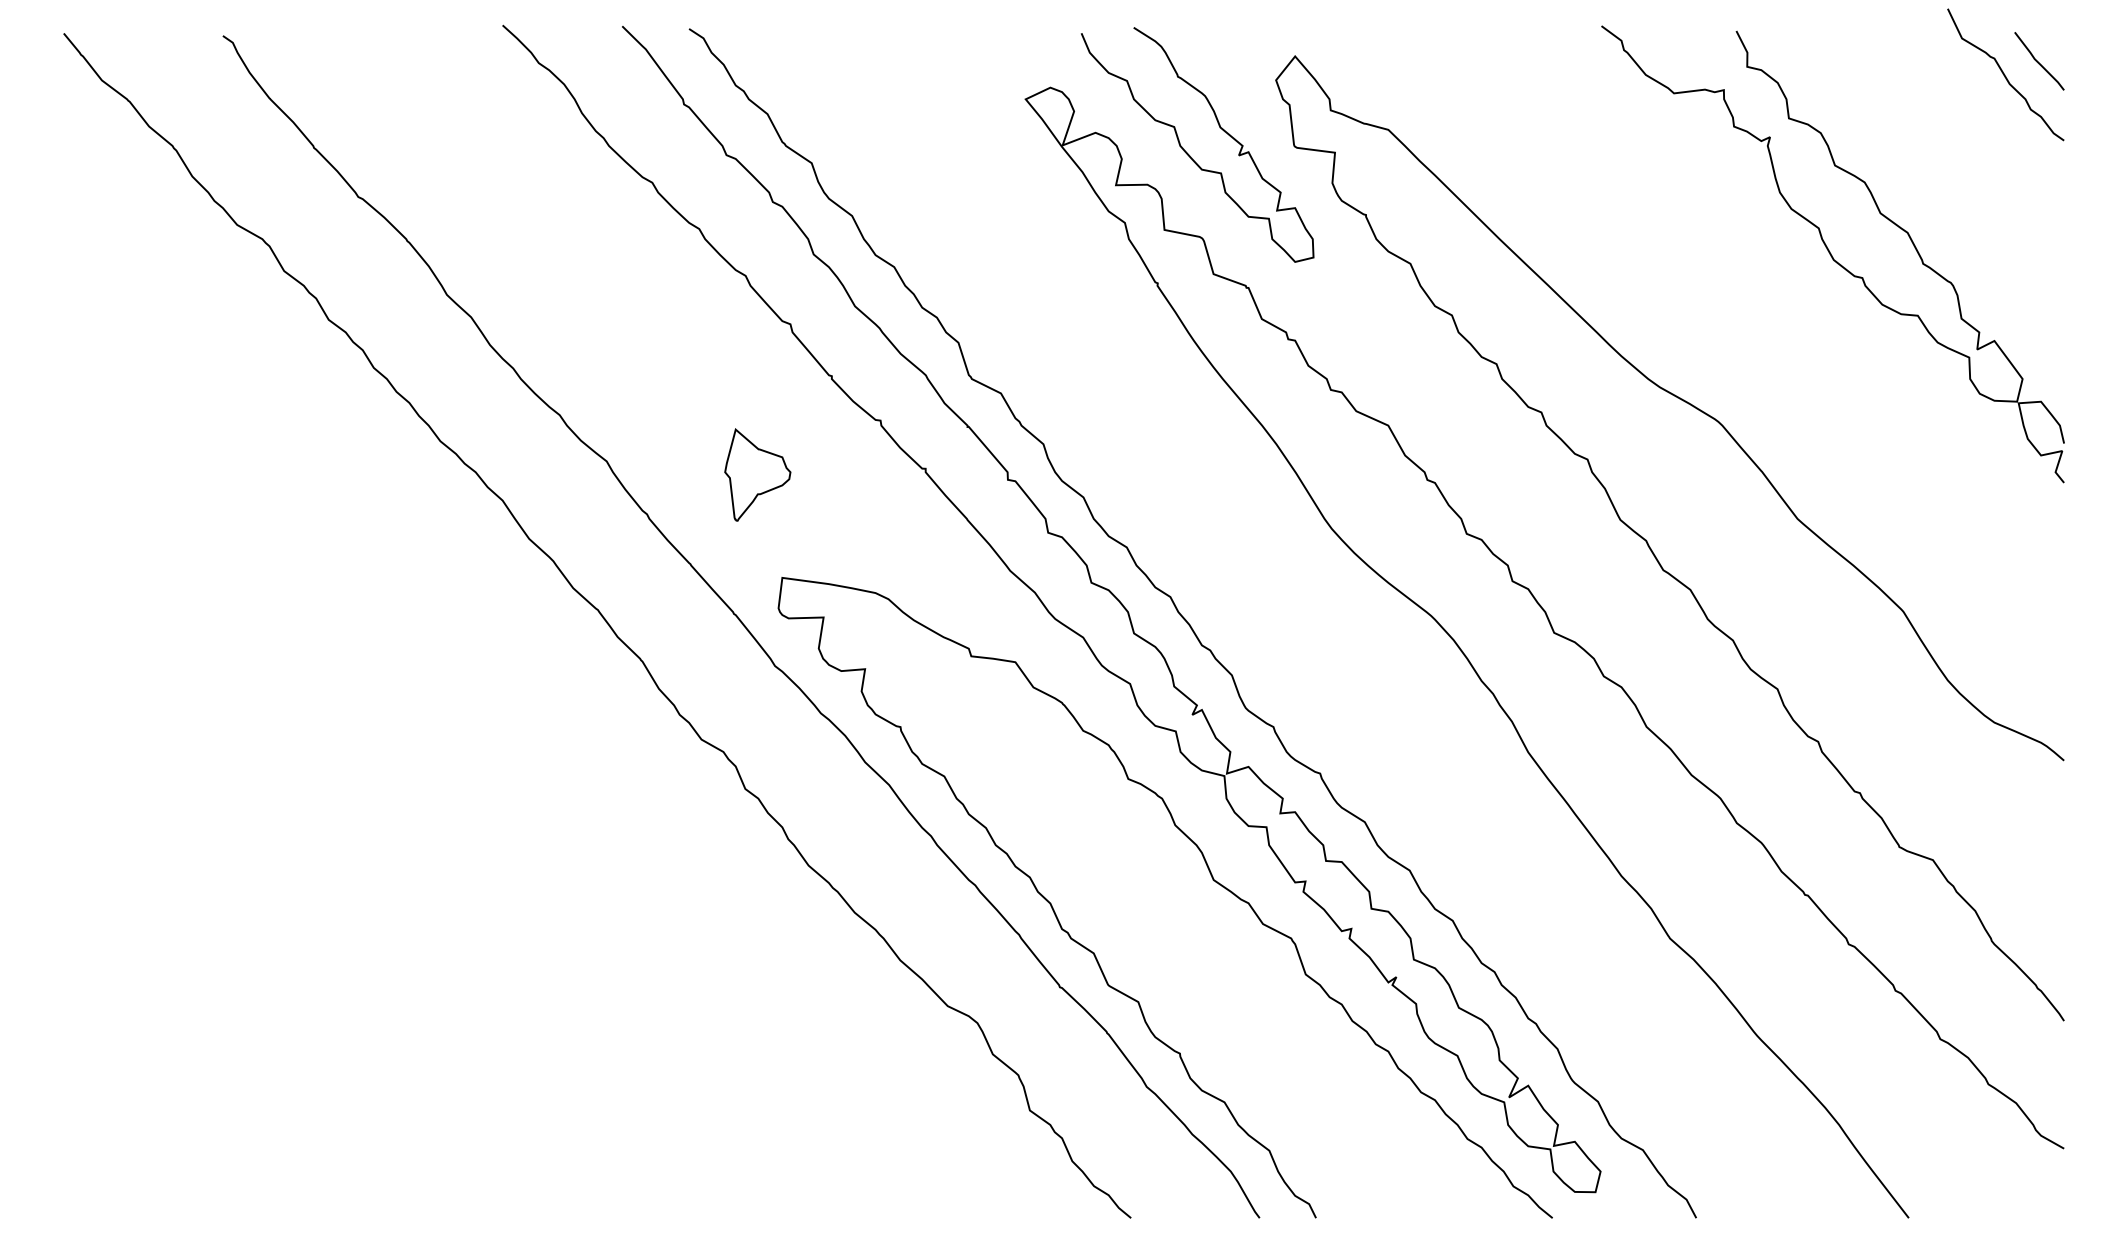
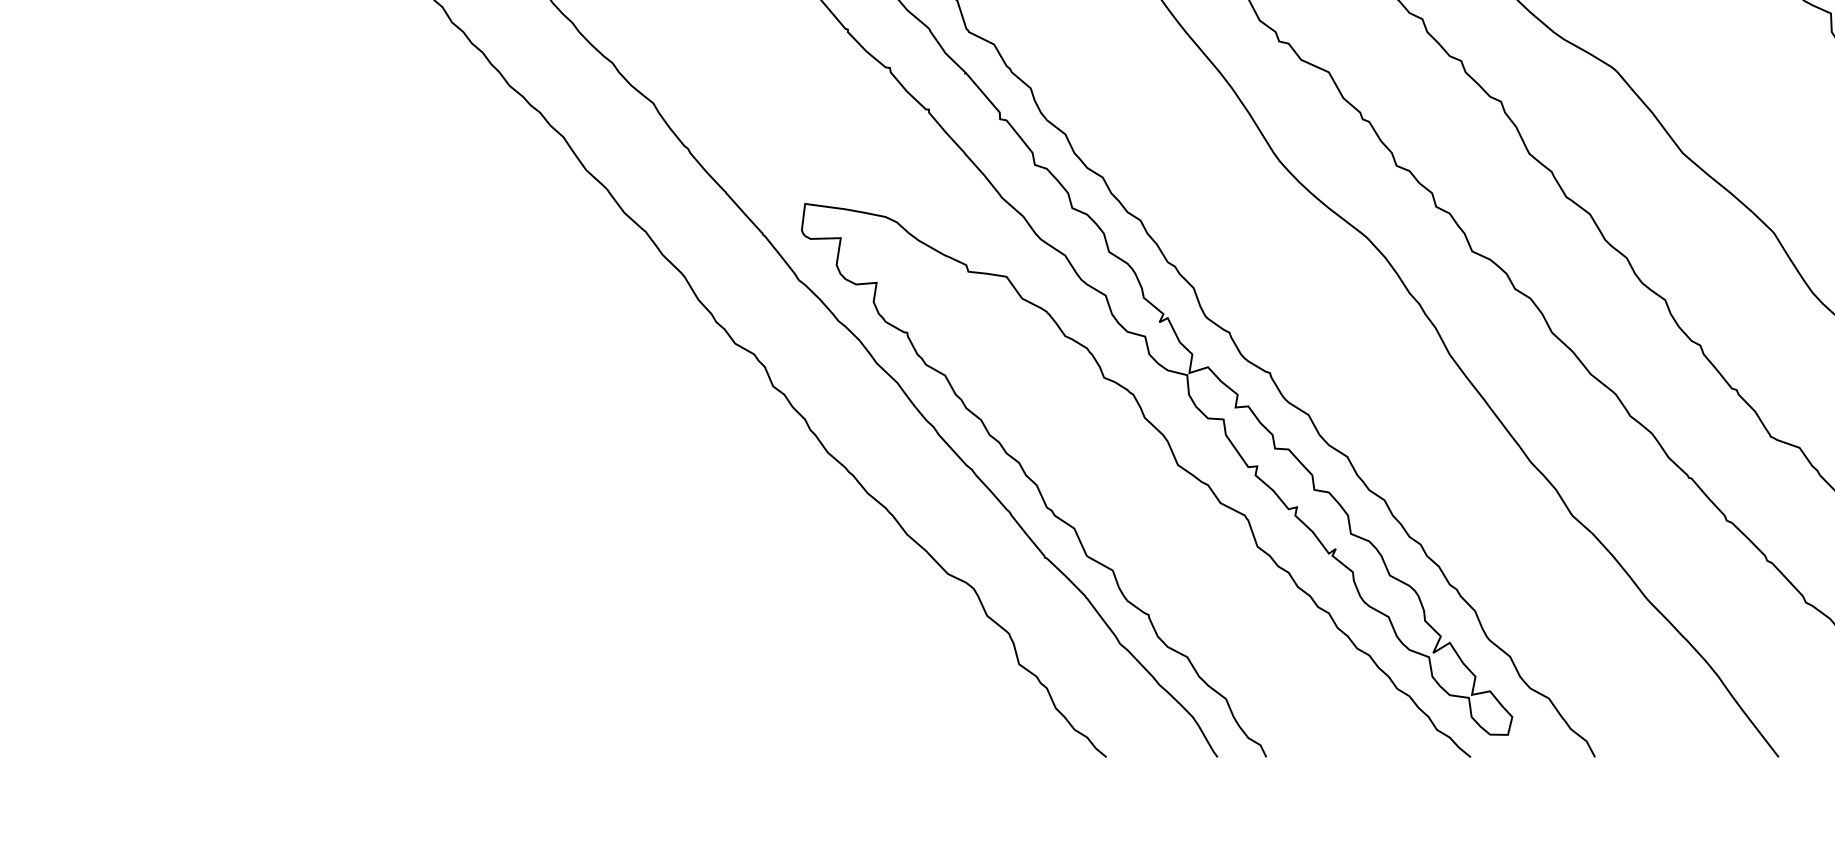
part: (757, 474) -> (783, 114), removed

